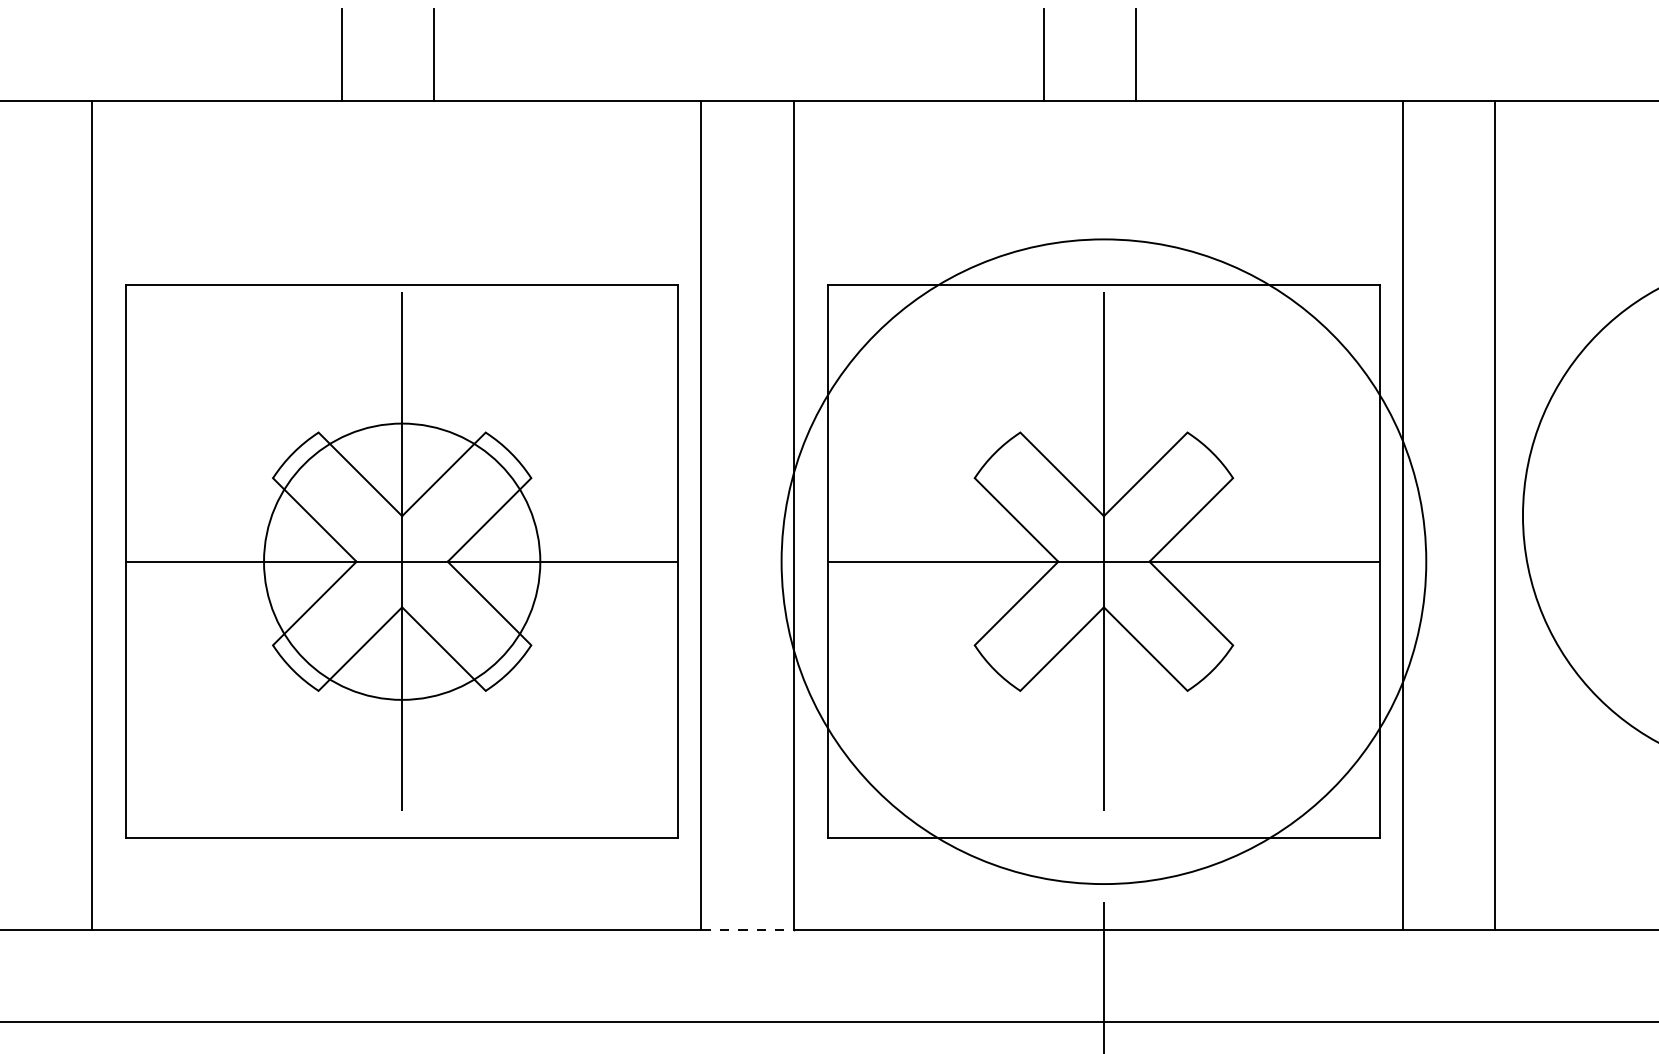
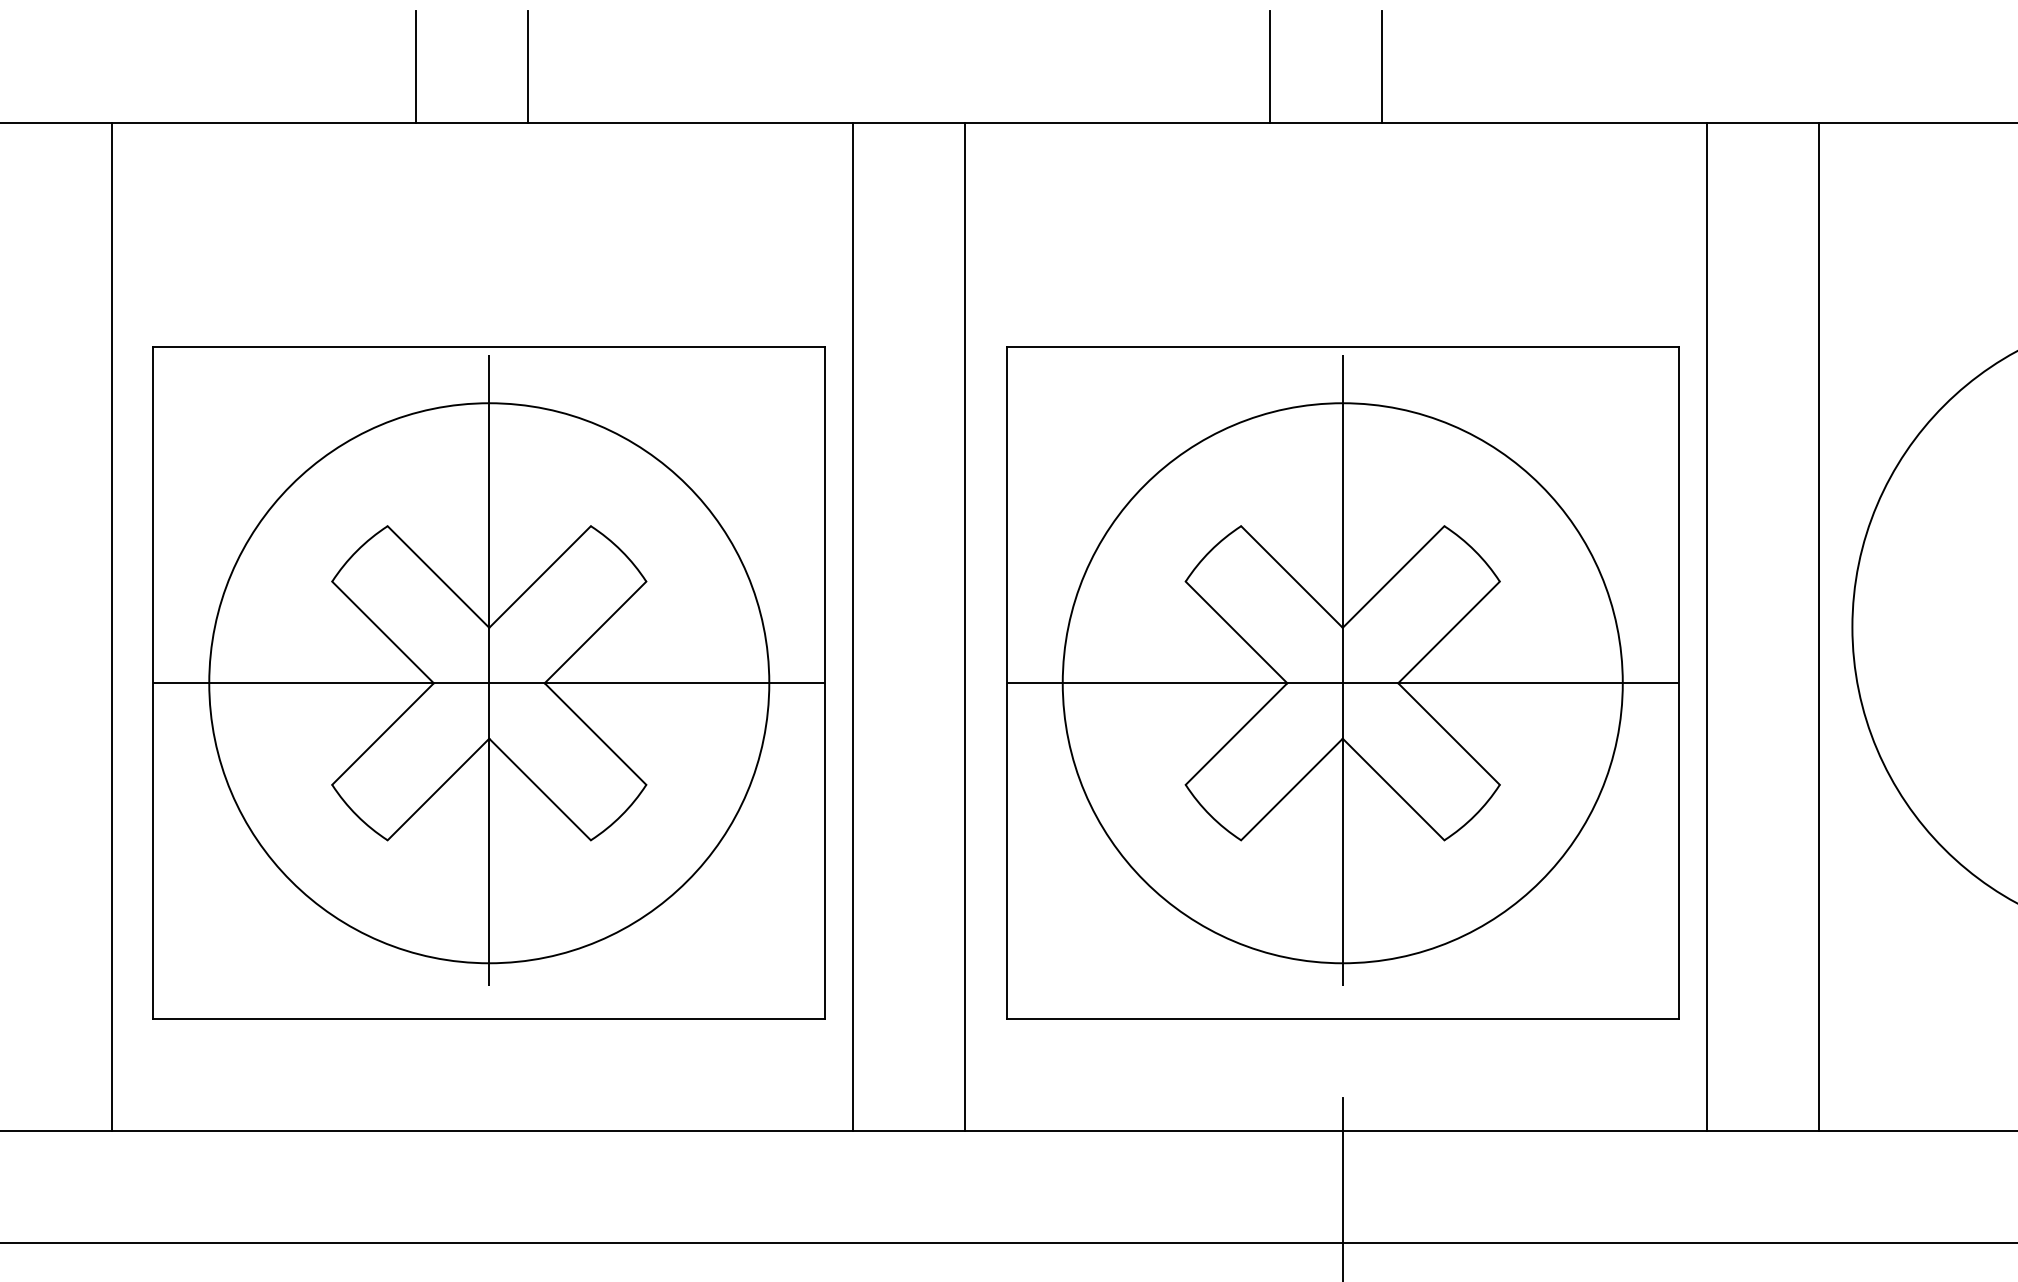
circle: (401, 561) -> (488, 682), size x1.67
circle: (1103, 561) -> (1342, 682), size x0.71
line: (748, 930) -> (910, 1131), dashed -> solid

